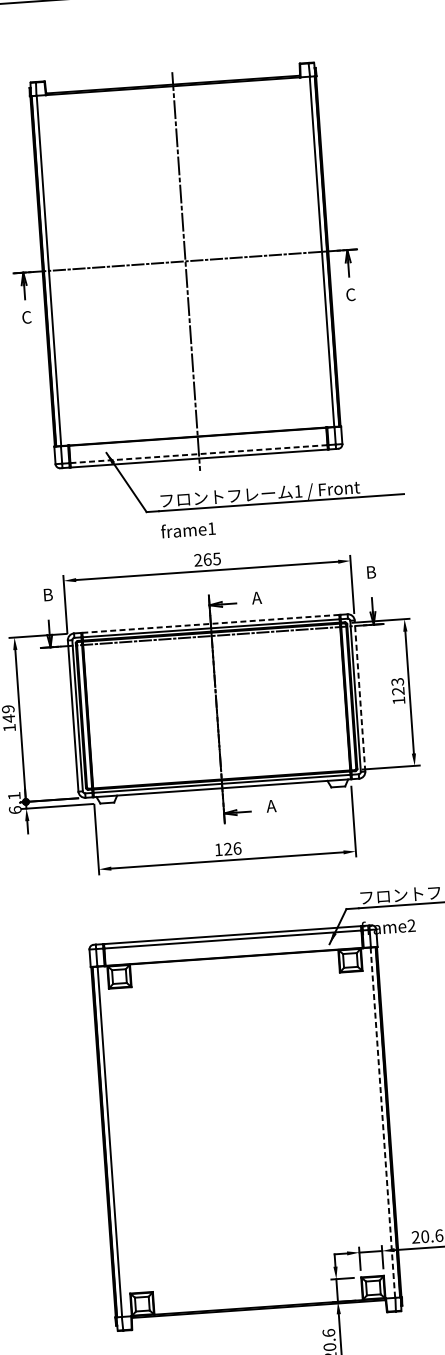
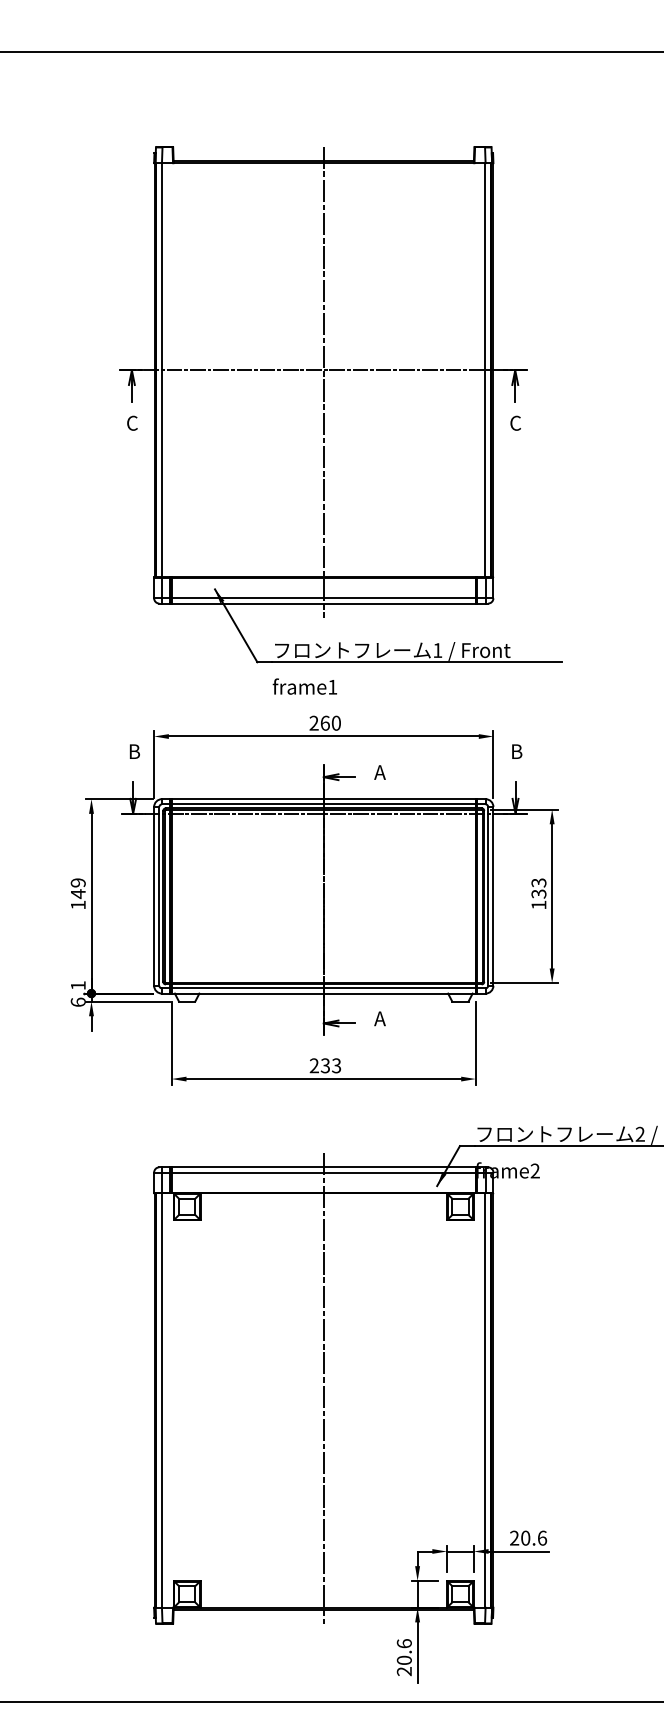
line: (199, 454) -> (324, 598), dashed -> solid
text: (216, 558) -> (335, 722), 265 -> 260
line: (211, 624) -> (324, 799), dashed -> solid
text: (398, 690) -> (539, 893), 123 -> 133
line: (360, 695) -> (493, 895), dashed -> solid
text: (228, 848) -> (325, 1065), 126 -> 233
line: (245, 1122) -> (323, 1388), added
line: (383, 1123) -> (485, 1401), dashed -> solid

